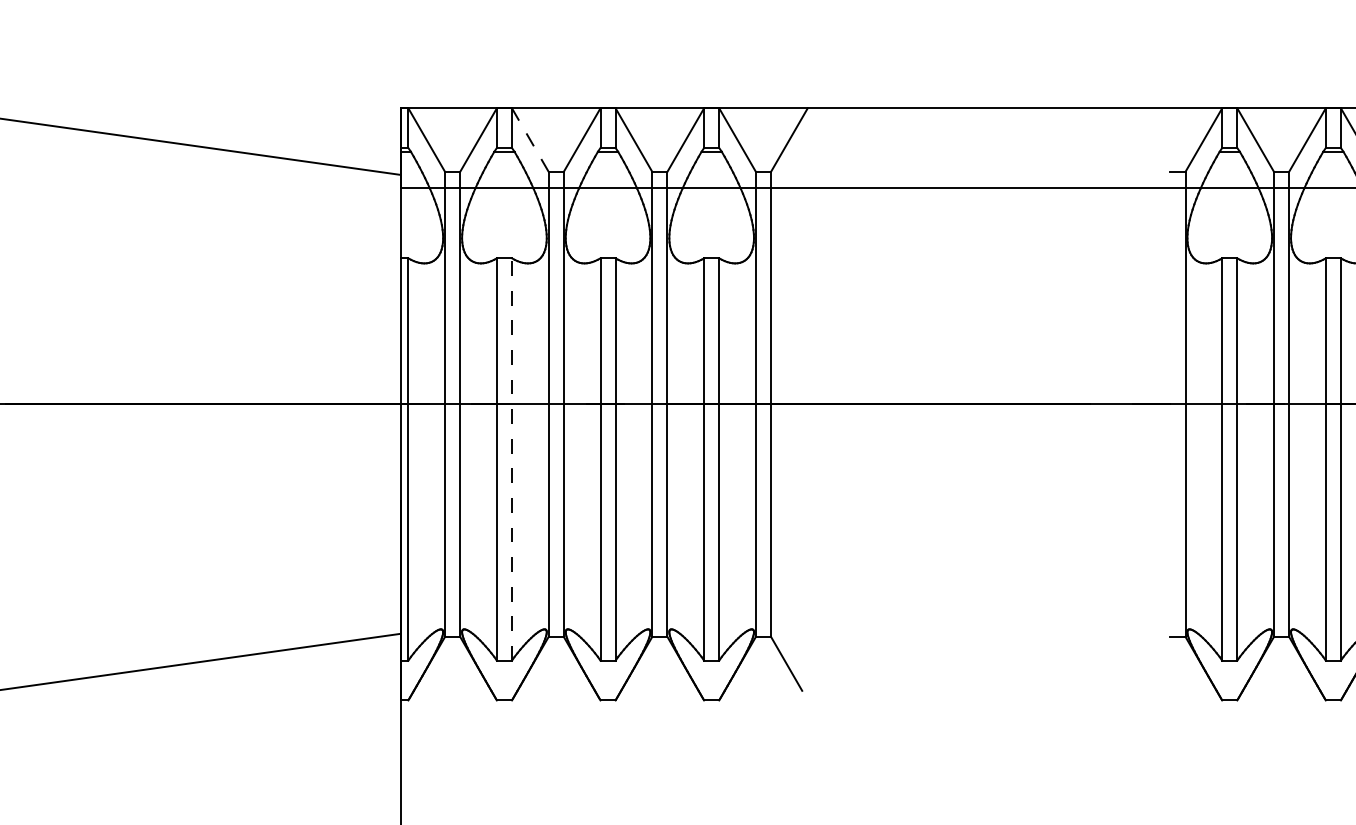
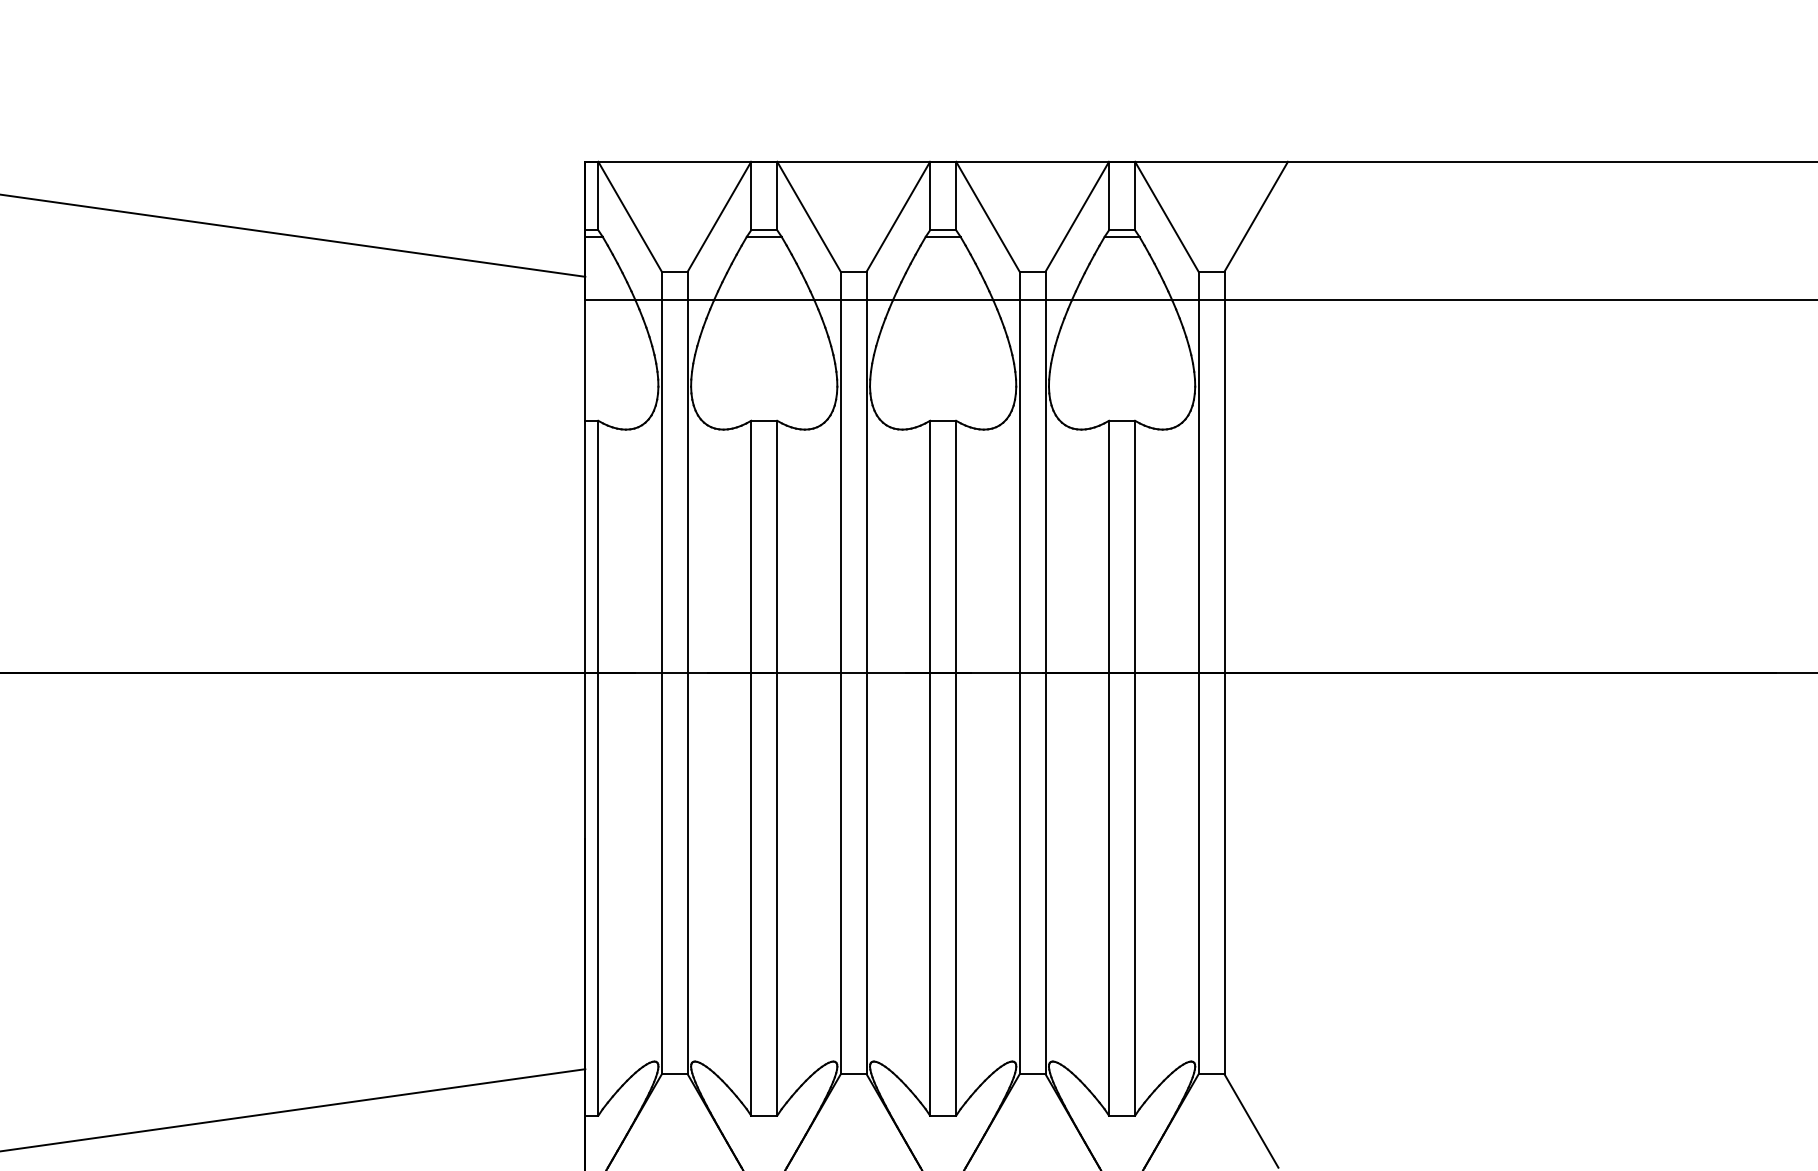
line: (530, 140) -> (809, 217), dashed -> solid
line: (511, 459) -> (776, 768), dashed -> solid

